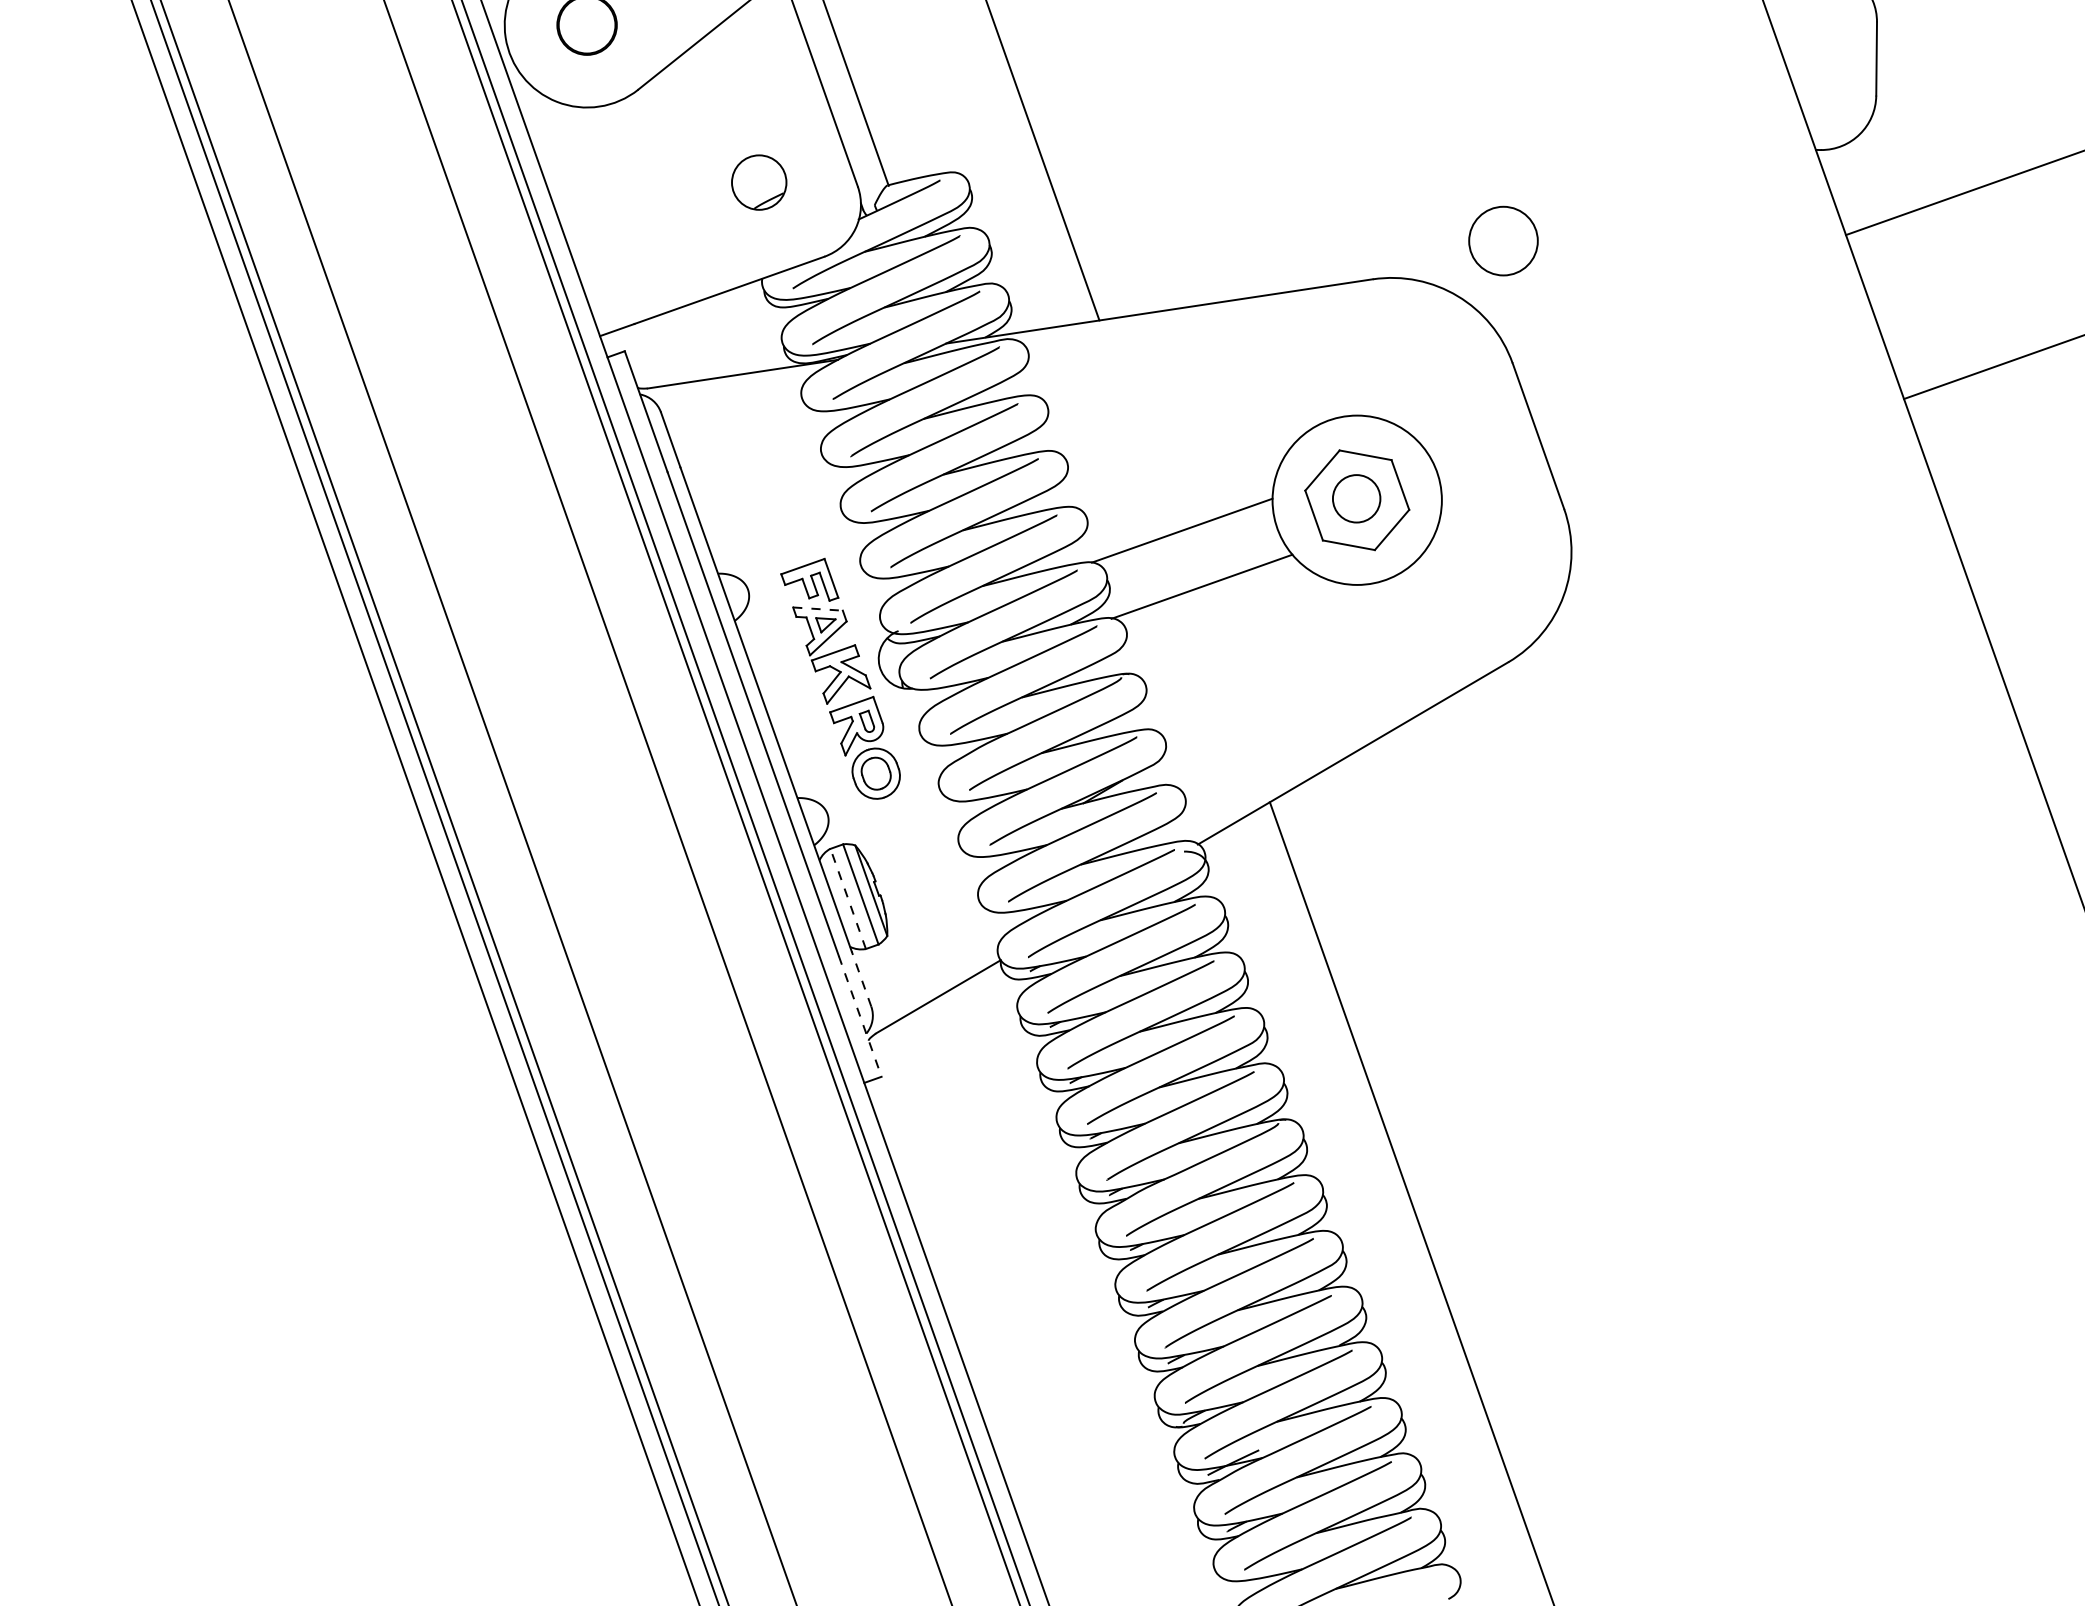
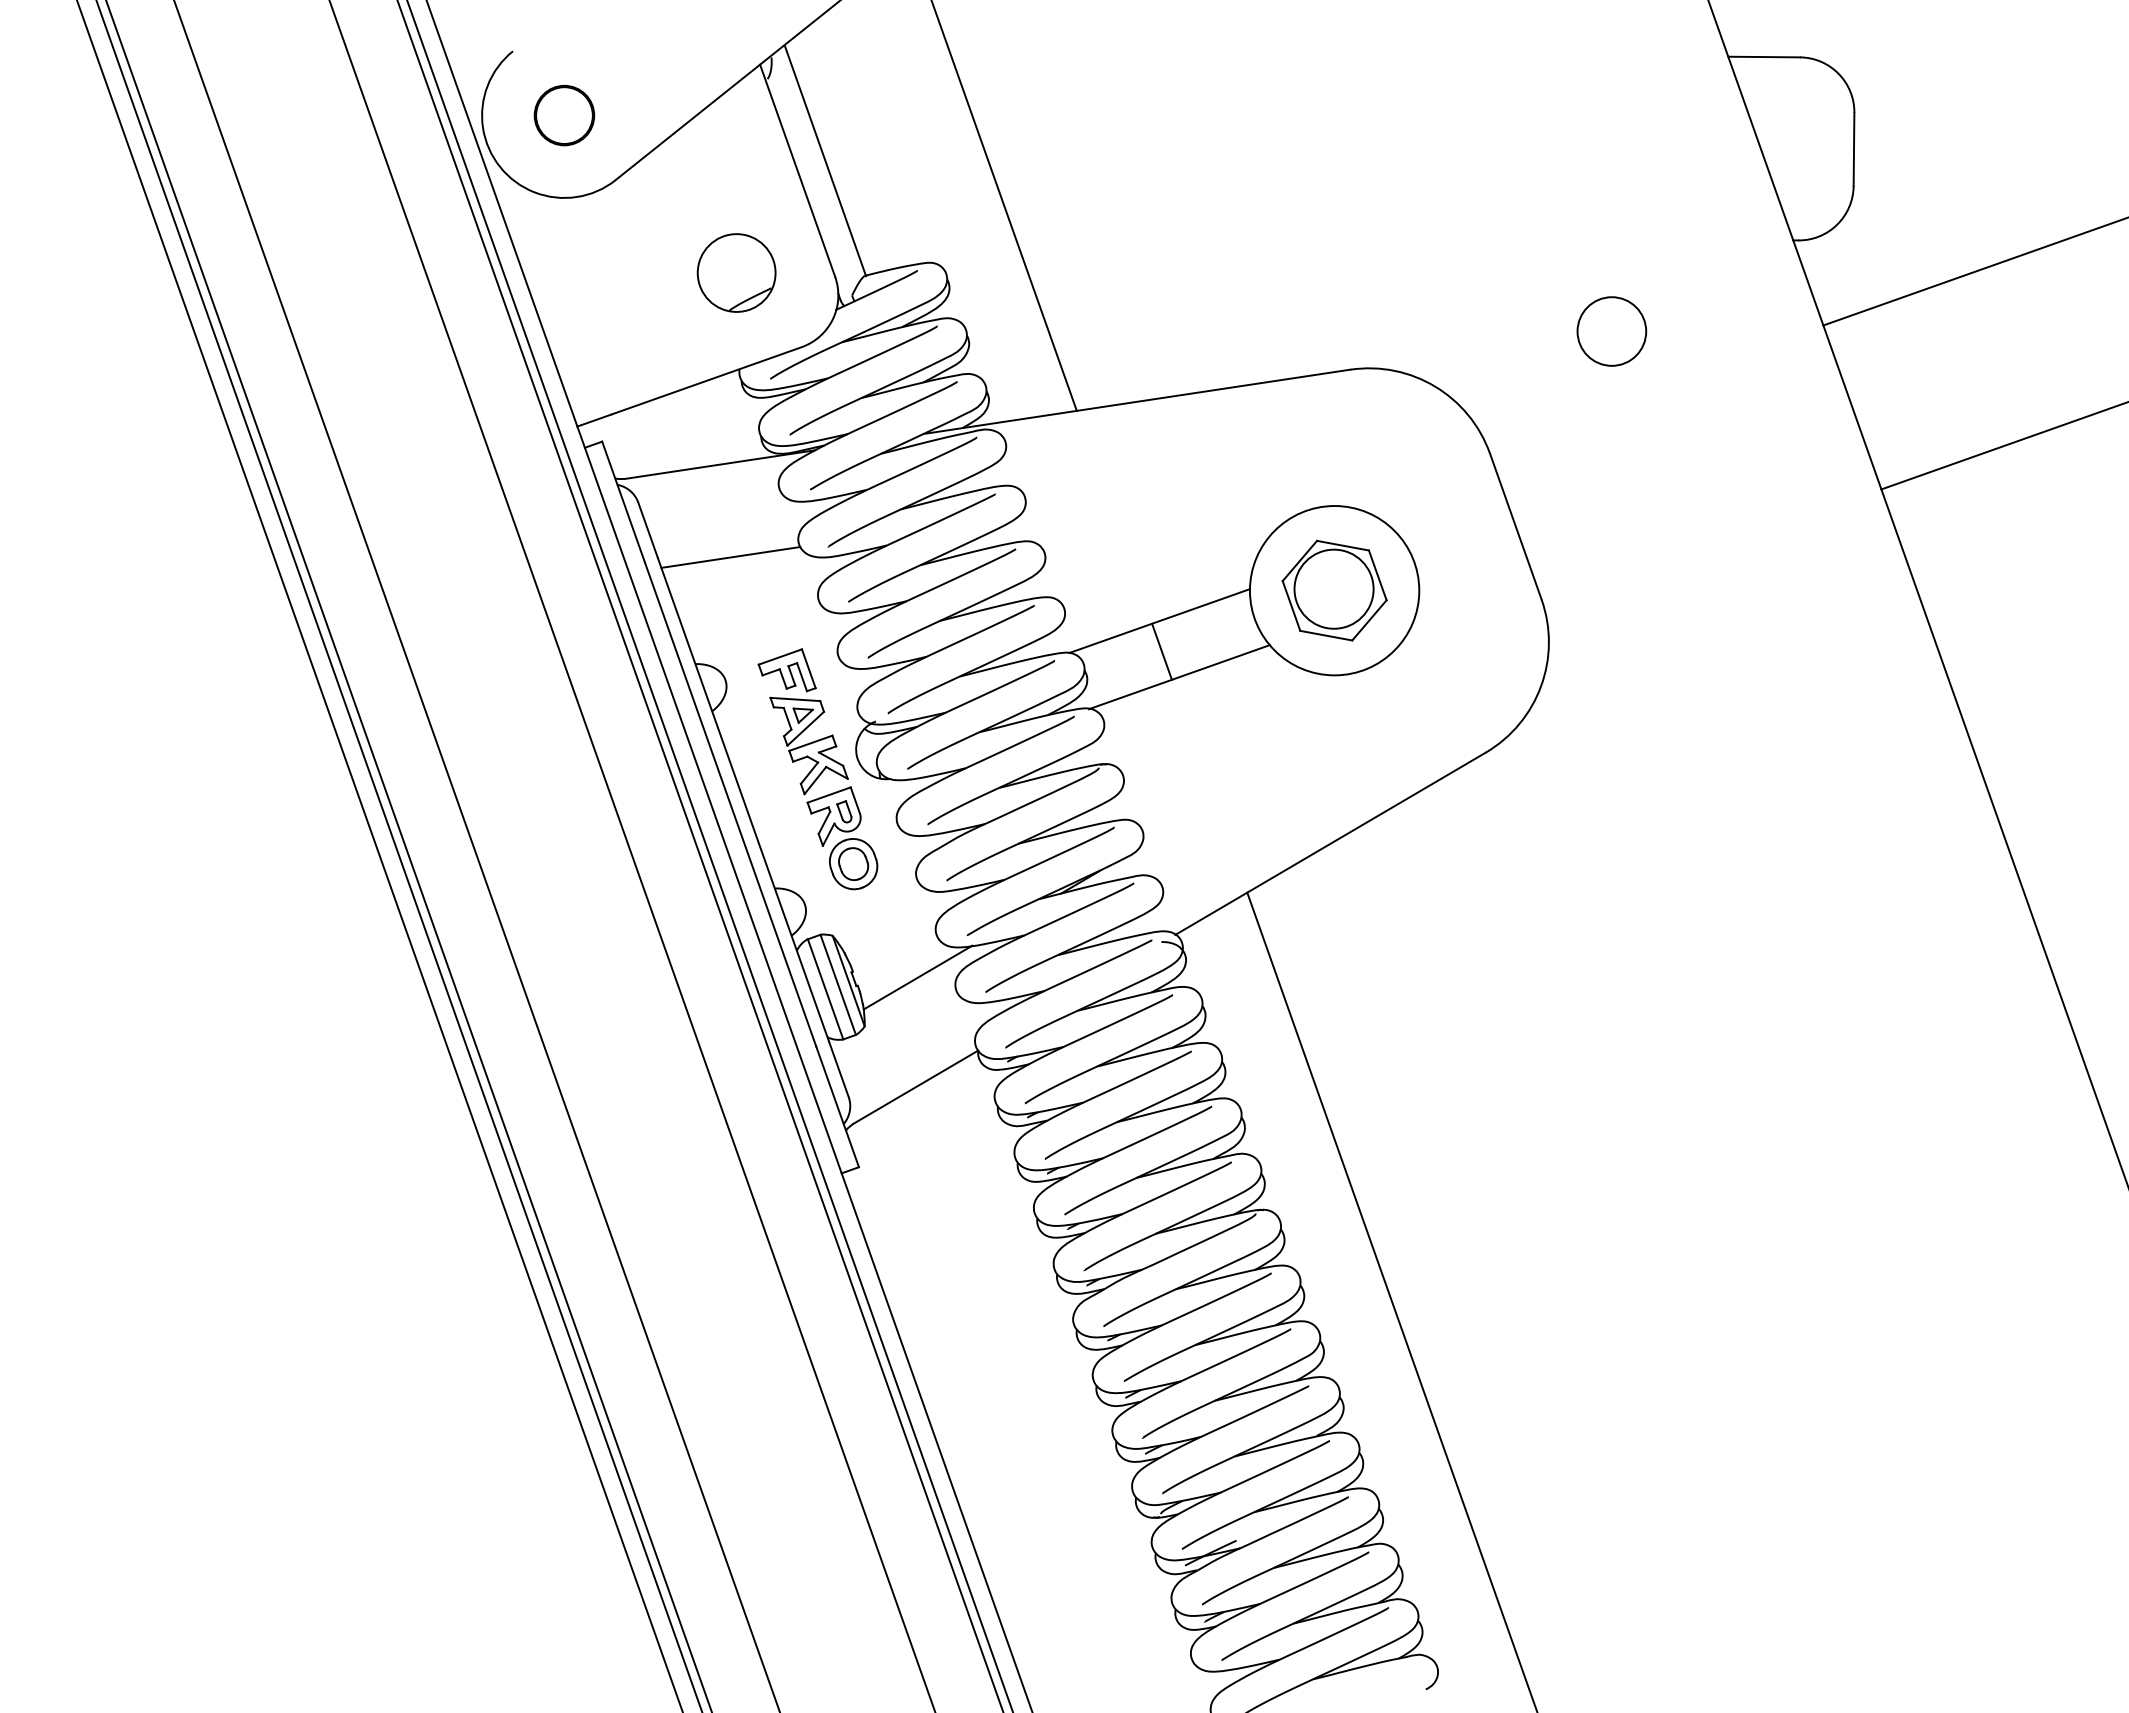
part: (759, 182) -> (736, 272), size x1.43
circle: (1503, 241) -> (1611, 331), moved
line: (753, 467) -> (730, 557), added
circle: (1356, 498) -> (1333, 588), size x1.67
line: (1184, 561) -> (1161, 651), added
line: (818, 609) -> (795, 699), dashed -> solid
line: (940, 887) -> (917, 977), added
line: (848, 898) -> (825, 988), dashed -> solid
line: (861, 979) -> (838, 1069), dashed -> solid
line: (860, 1017) -> (837, 1107), dashed -> solid

